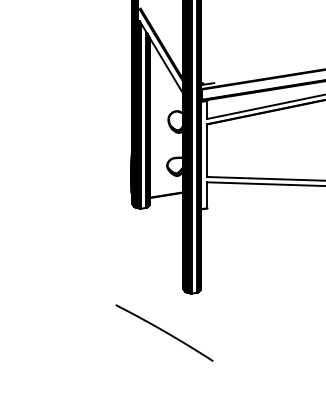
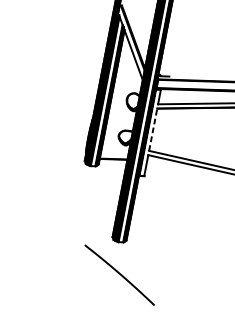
line: (207, 150) -> (153, 129), solid -> dashed
curve: (164, 332) -> (119, 274), moved

